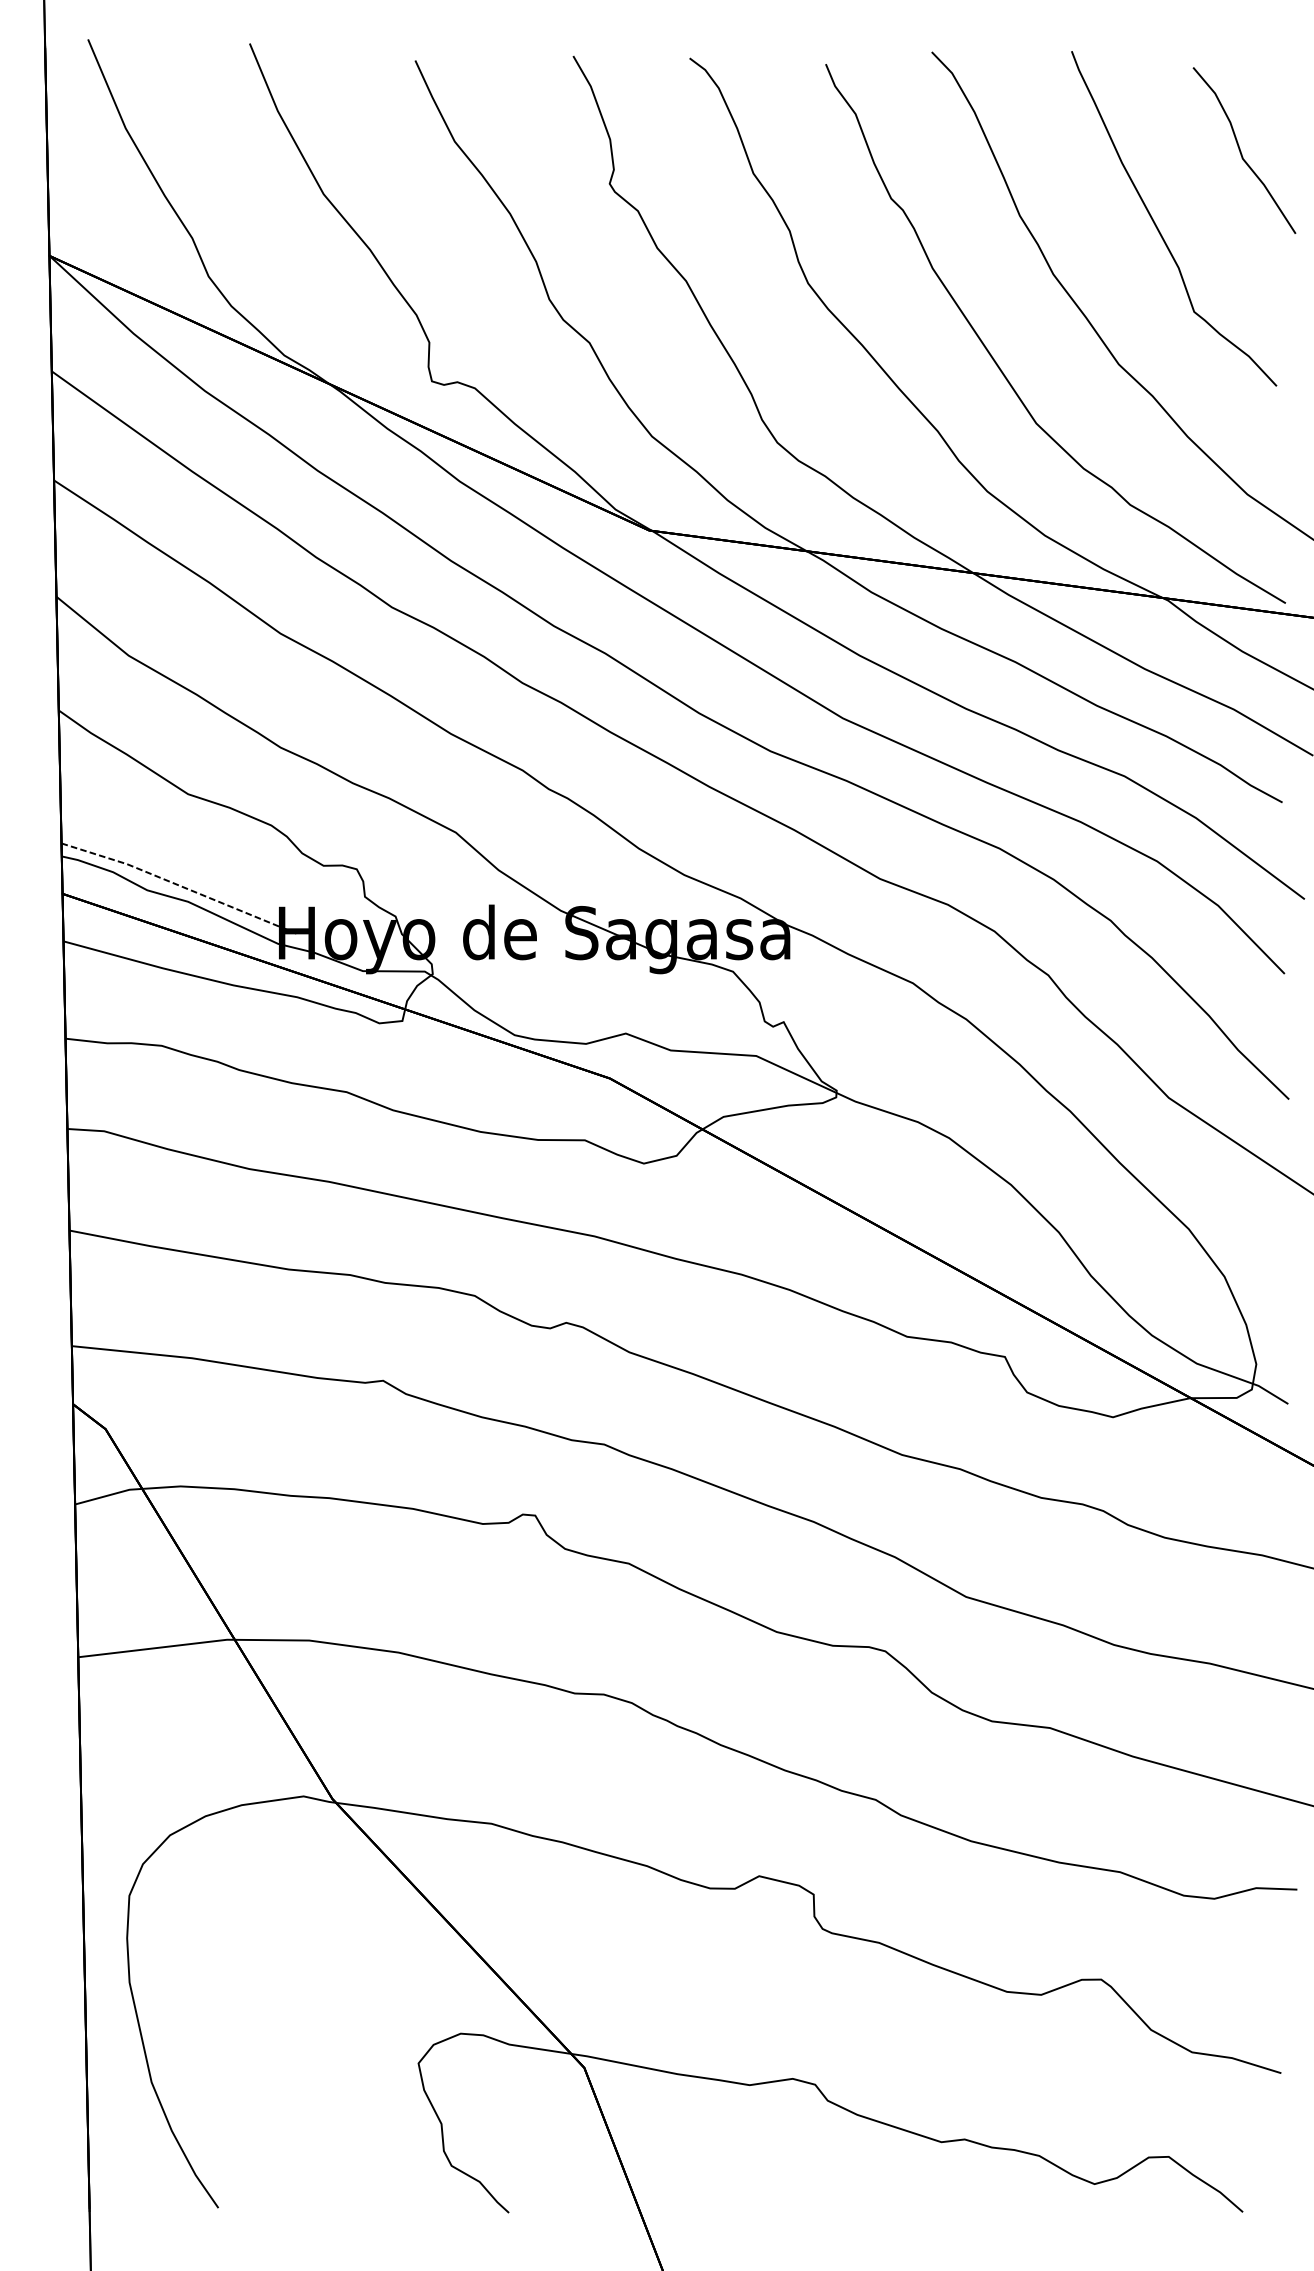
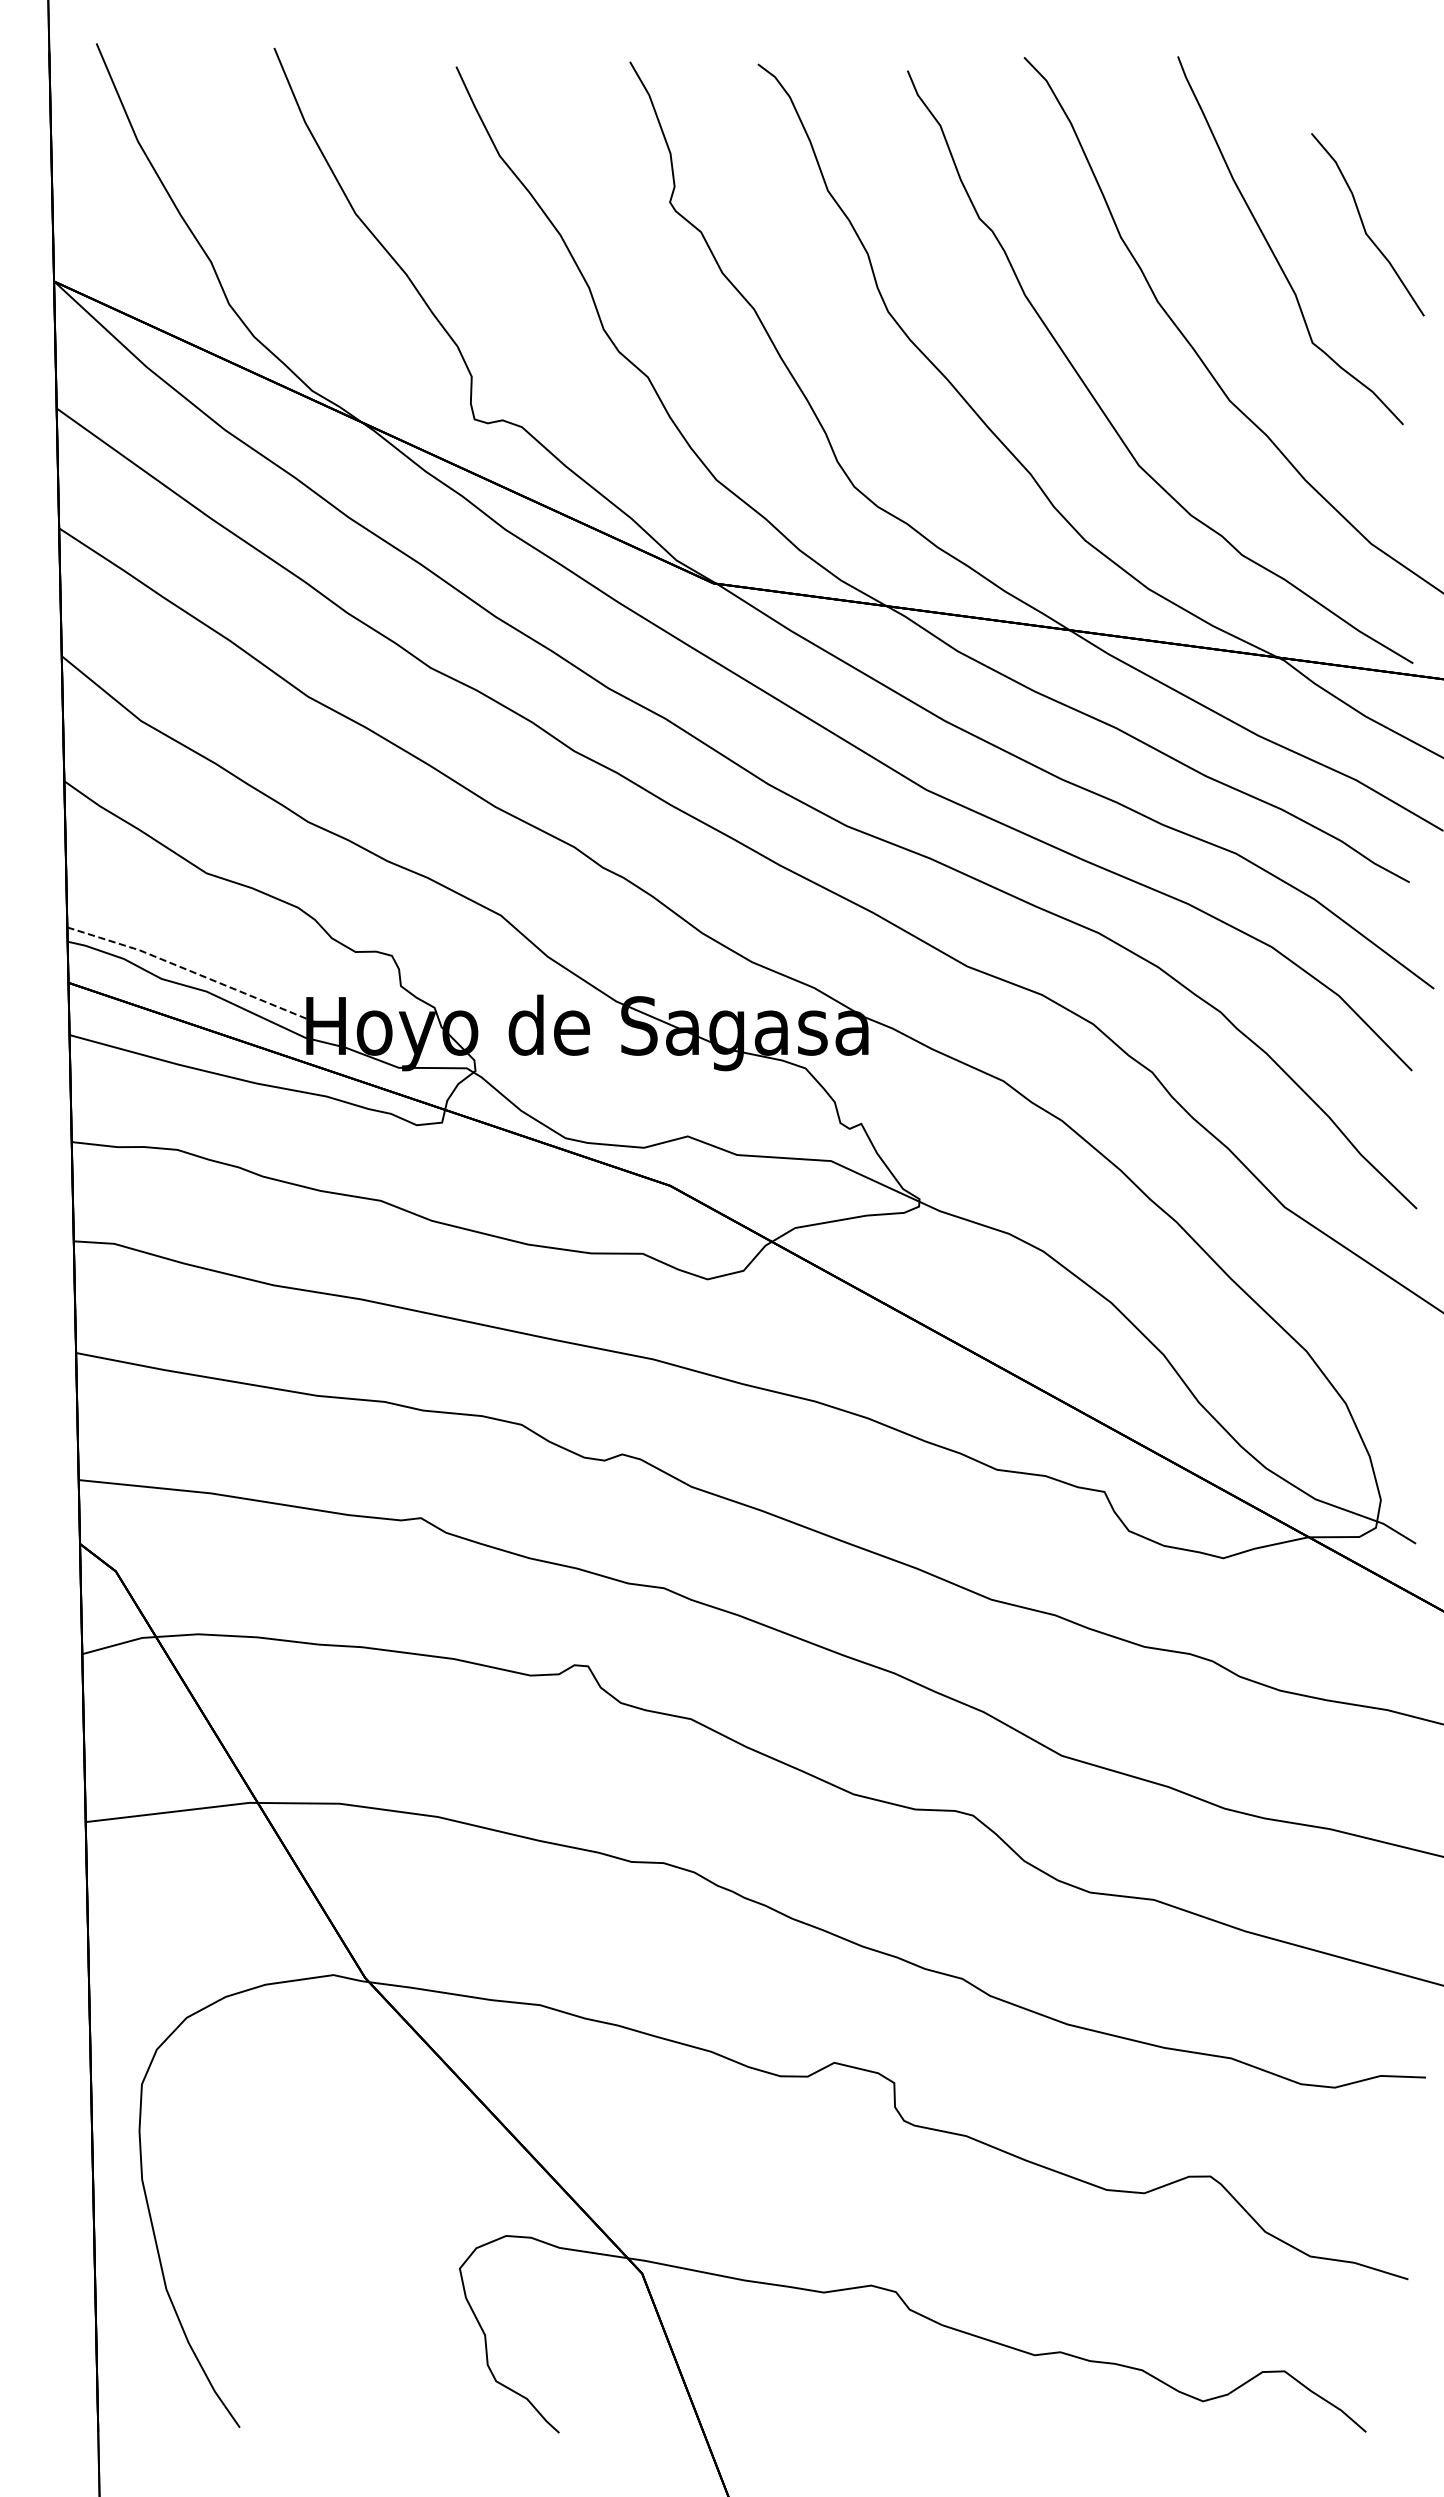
curve: (1241, 151) -> (1364, 225), moved

